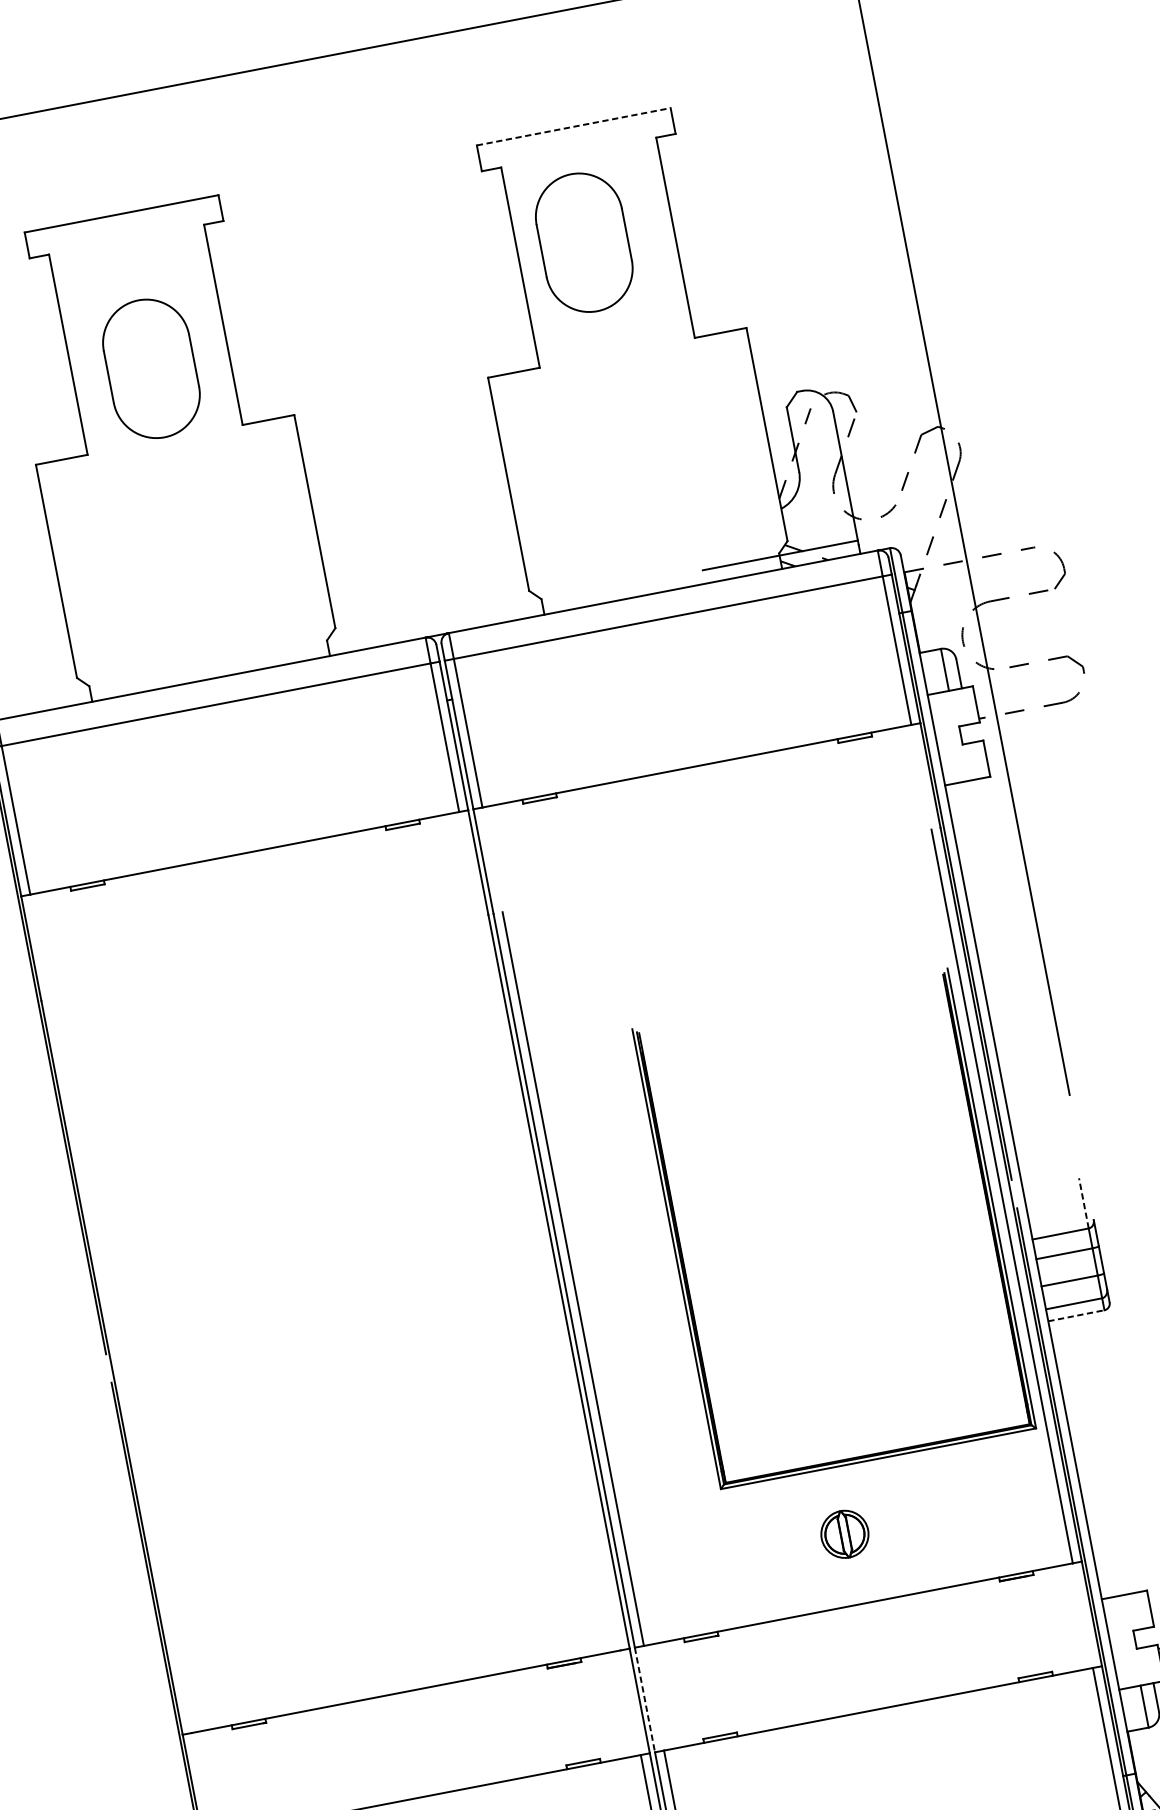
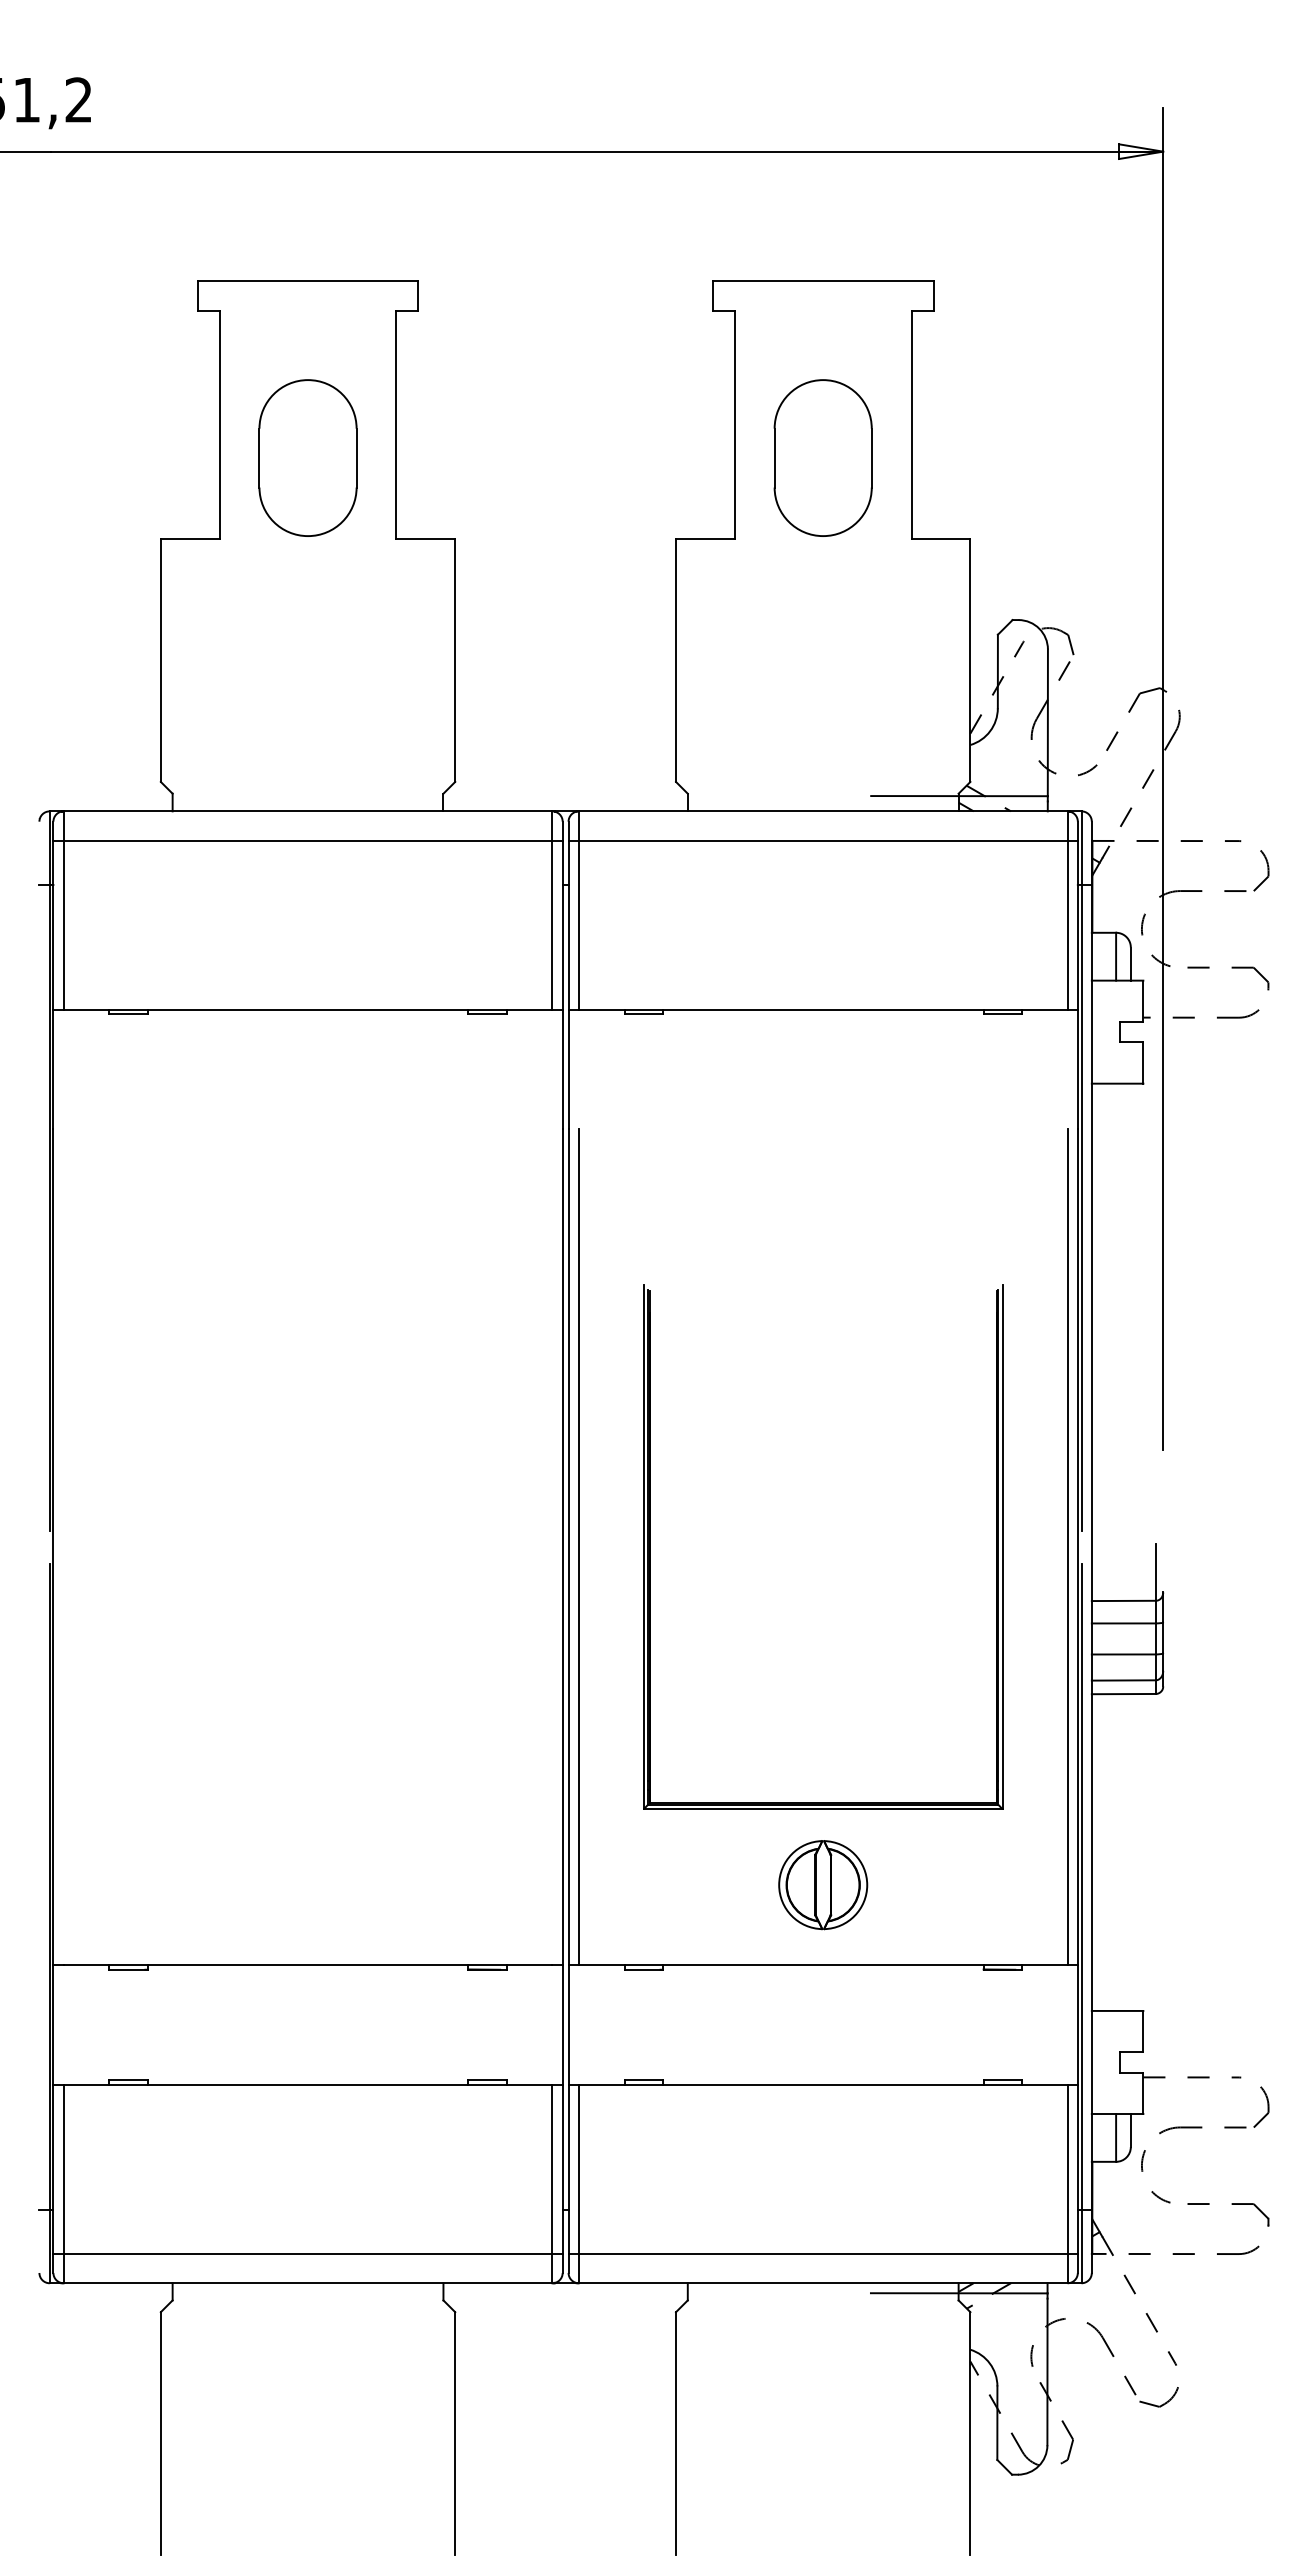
line: (574, 126) -> (823, 281), dashed -> solid
part: (583, 242) -> (822, 457), moved
line: (1083, 1203) -> (1155, 1572), dashed -> solid
part: (682, 1257) -> (650, 1546), moved
line: (1077, 1316) -> (1124, 1694), dashed -> solid
part: (845, 1534) -> (823, 1885), size x1.67
line: (644, 1699) -> (568, 2024), dashed -> solid

